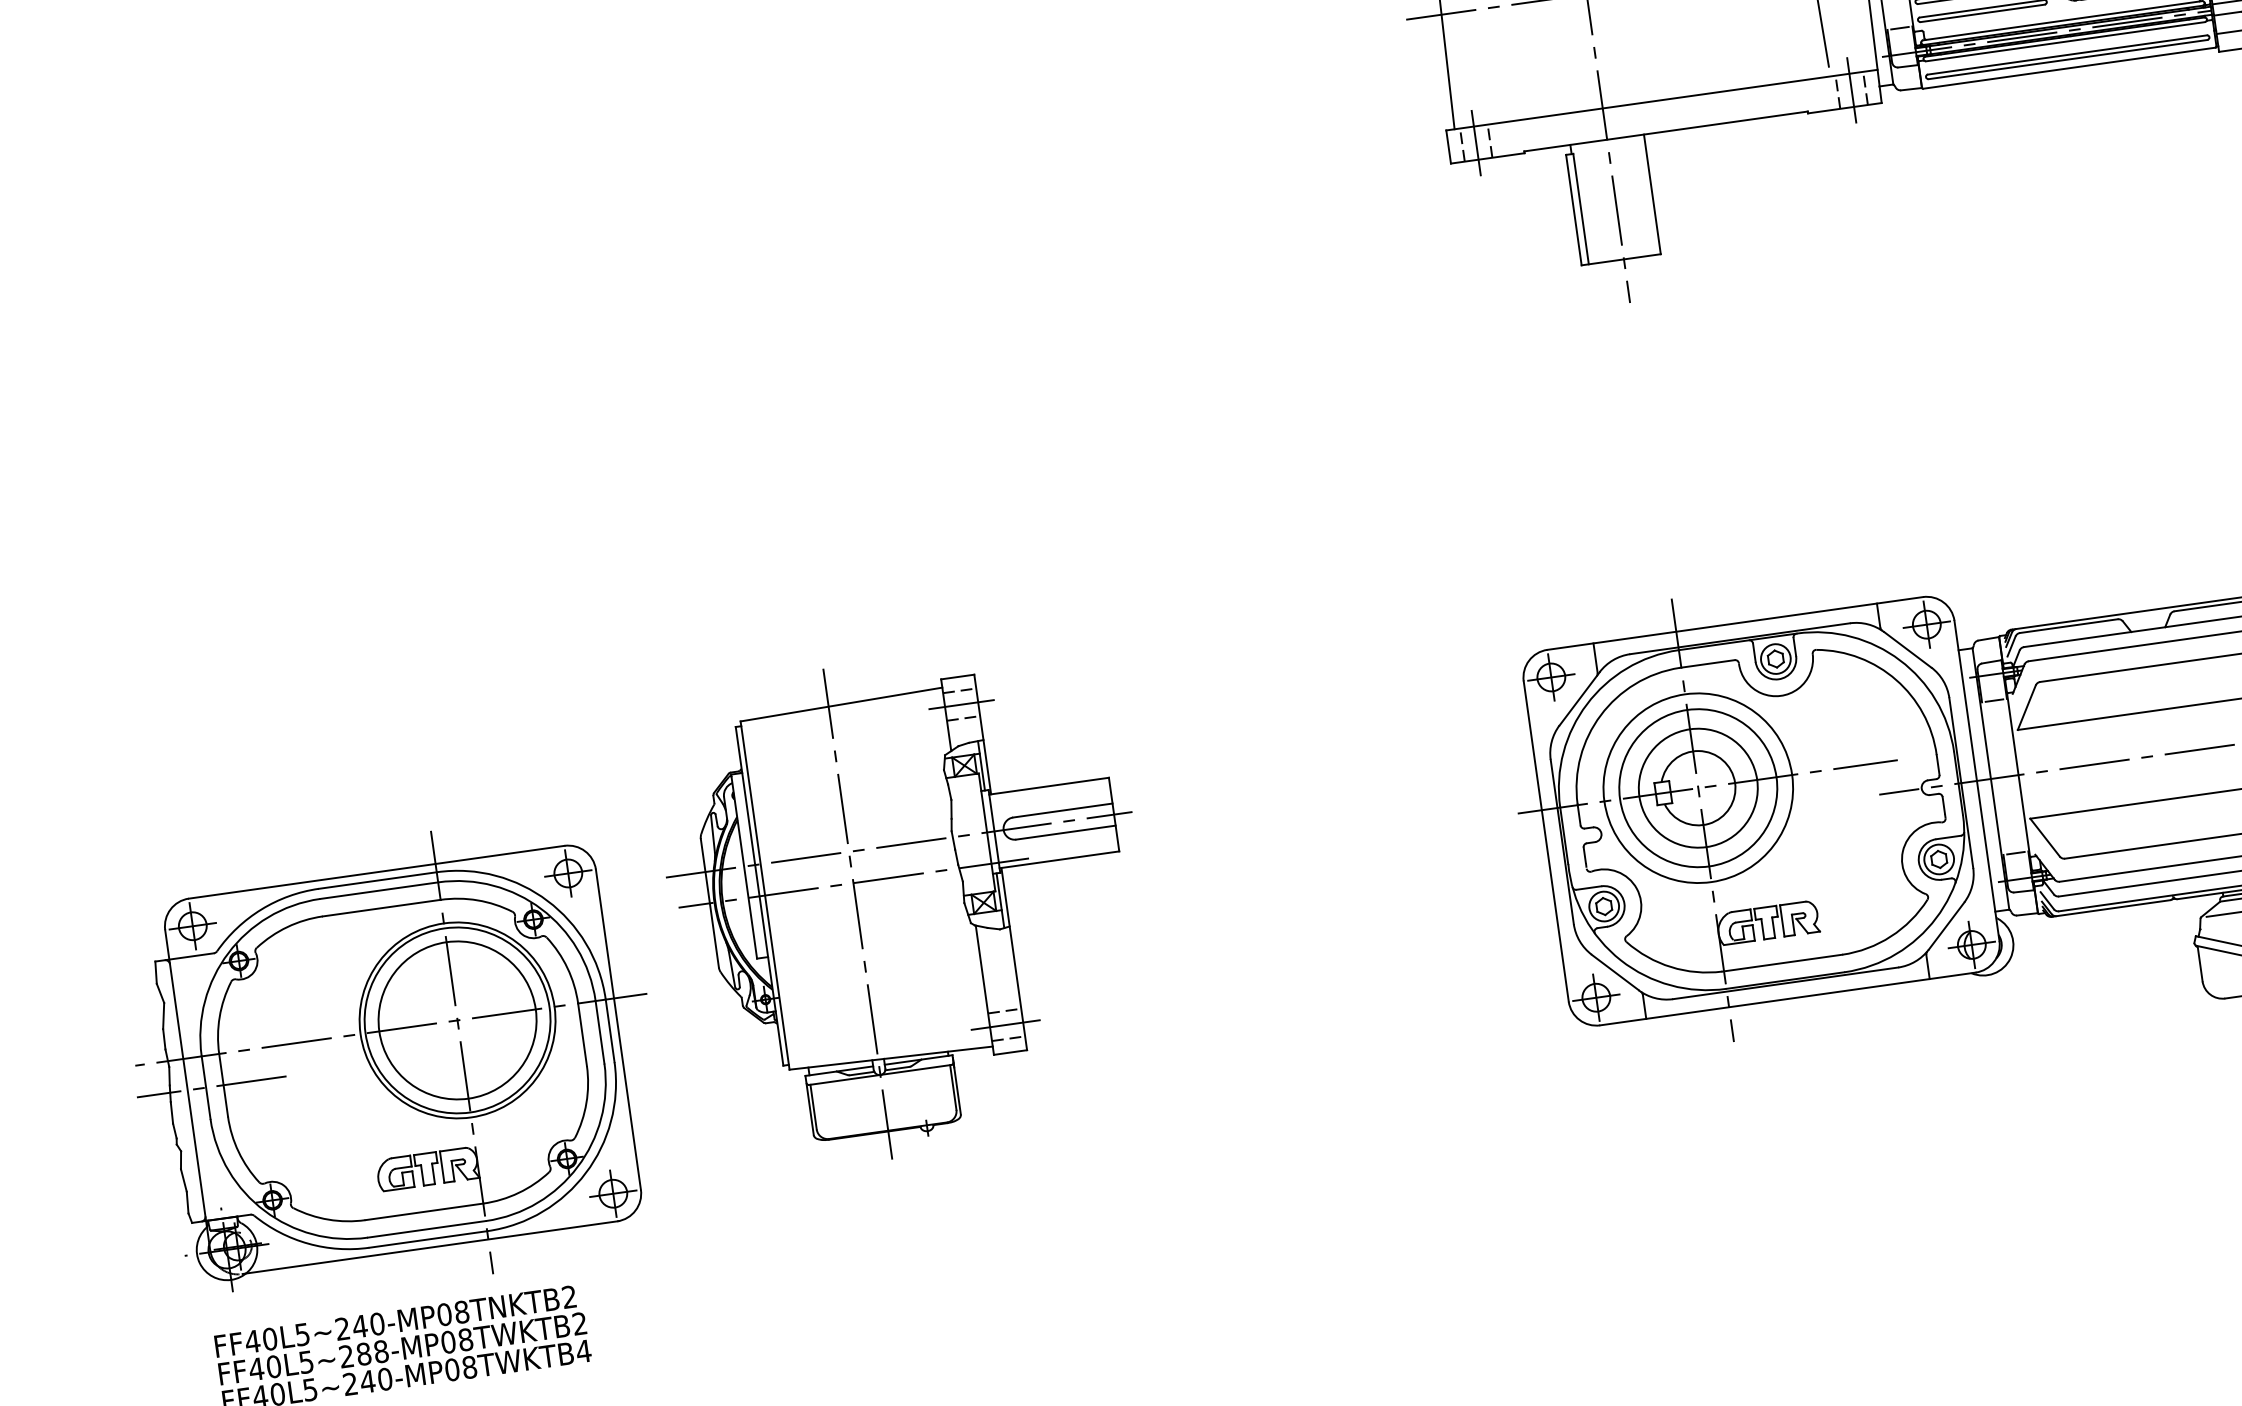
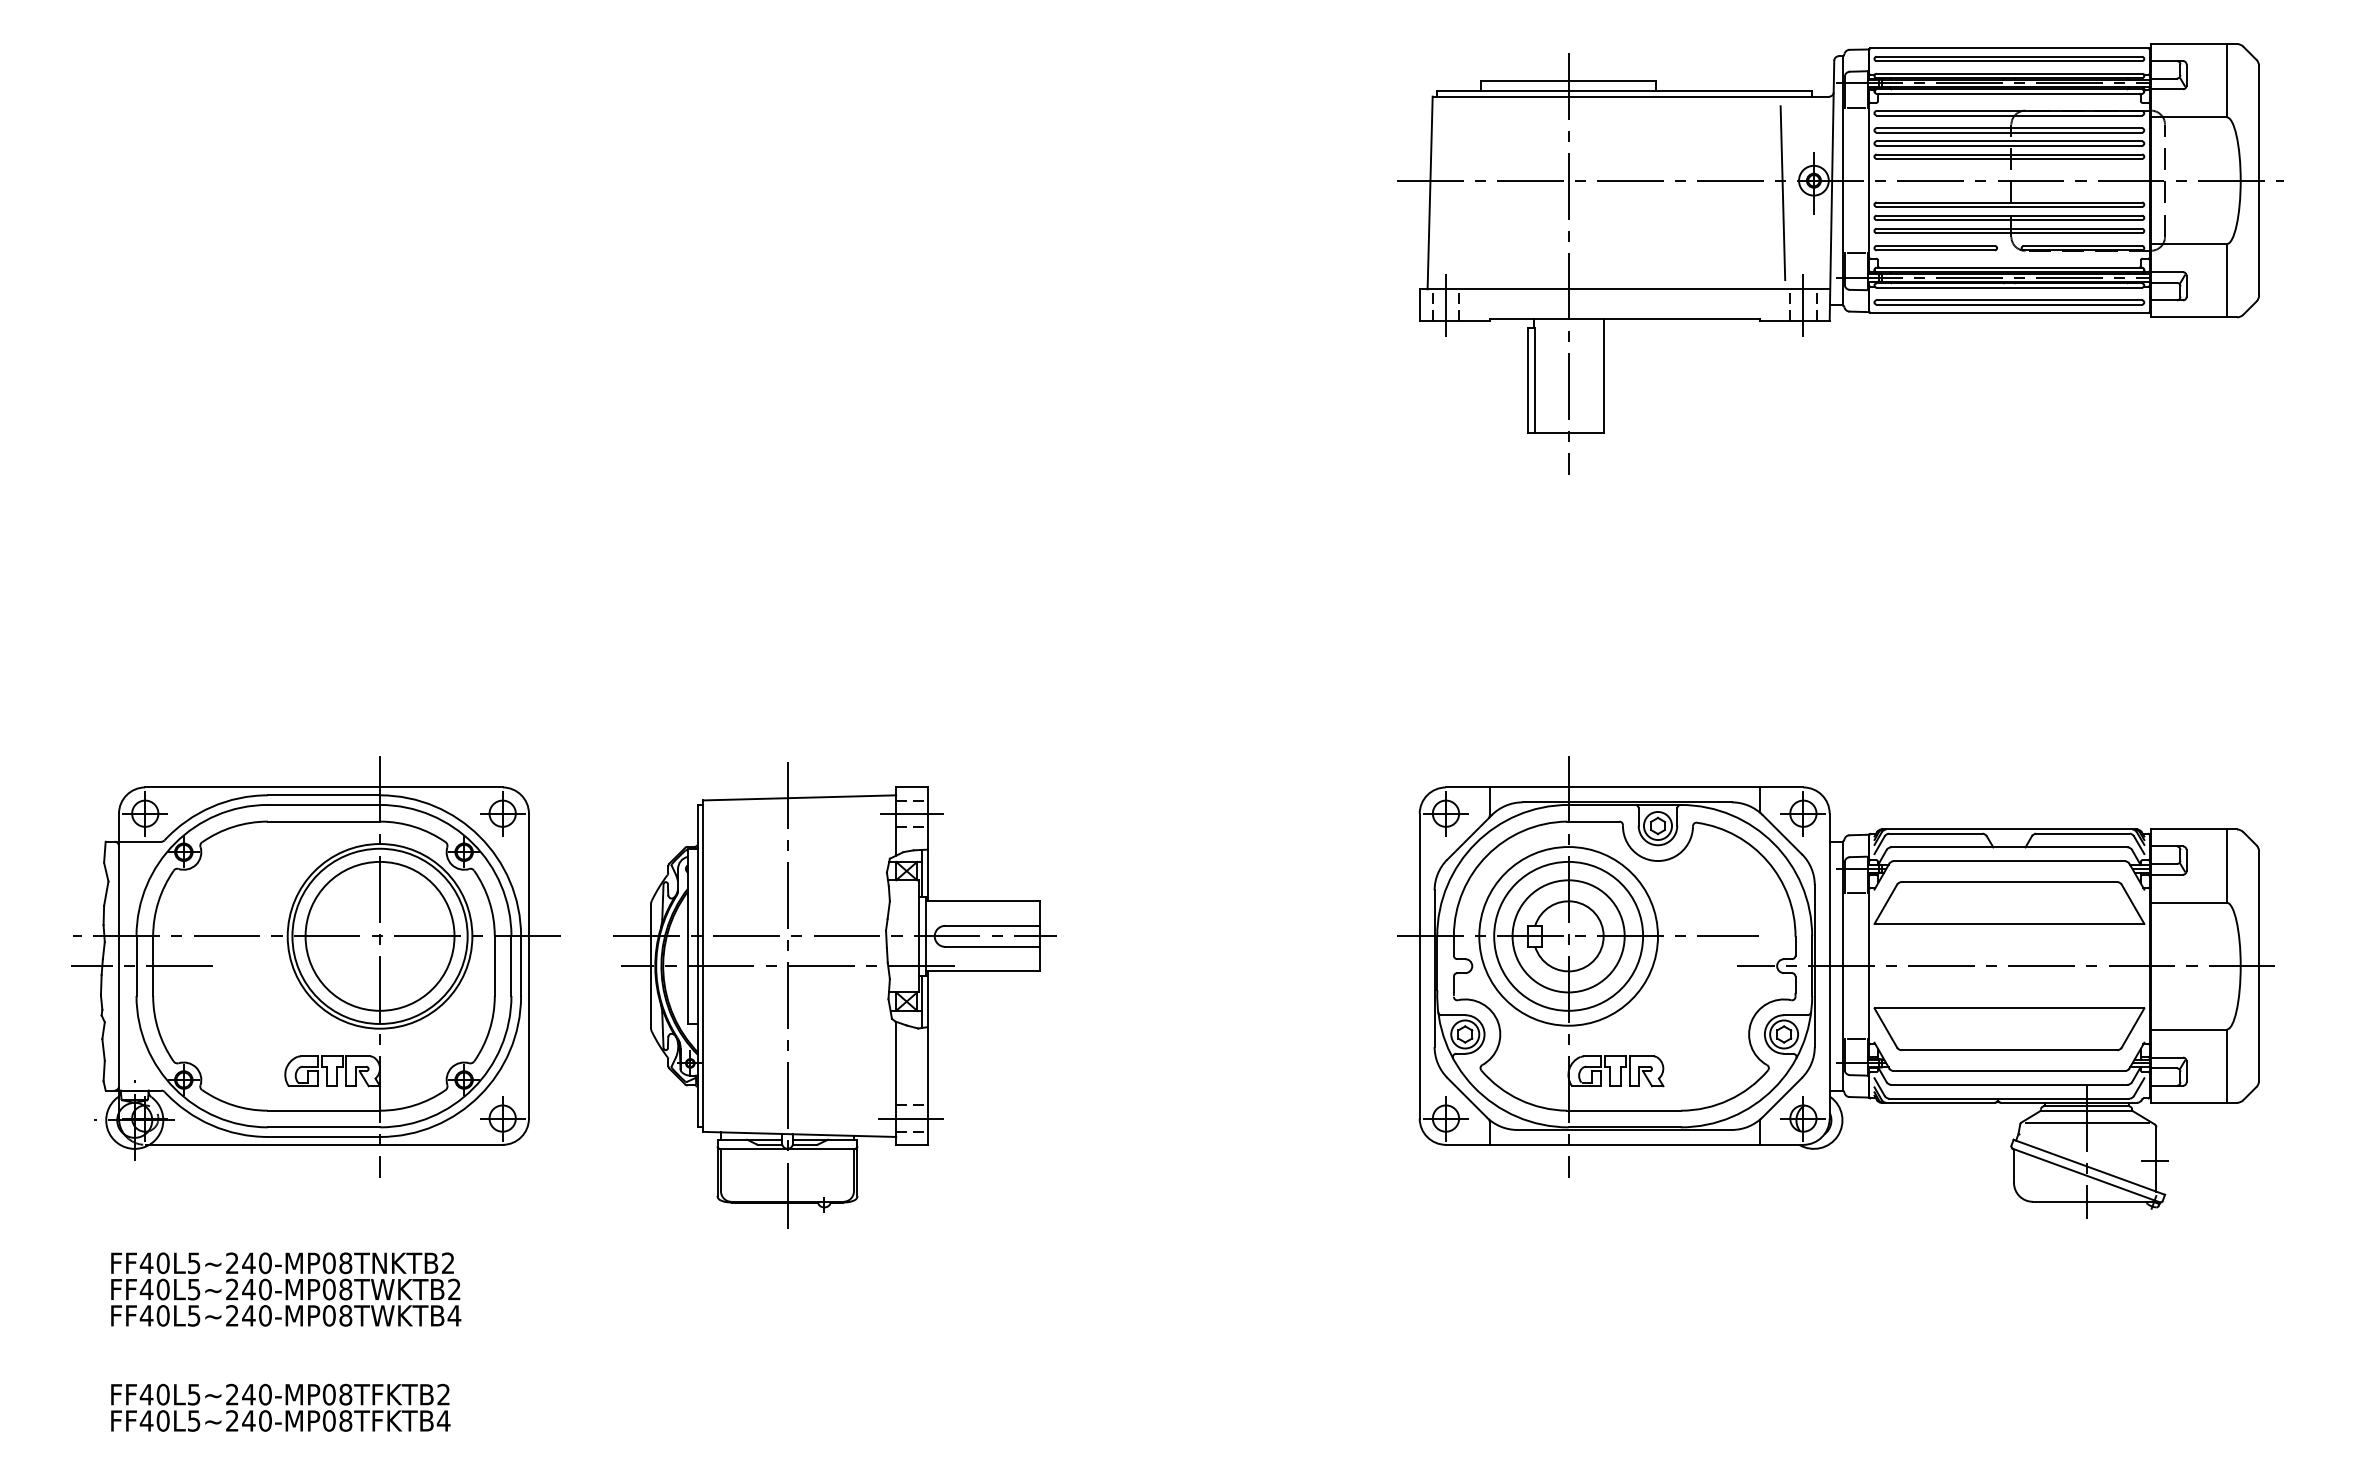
part: (907, 907) -> (834, 995), moved
part: (394, 1061) -> (315, 966), moved
text: (371, 1352) -> (256, 1289), FF40L5~288-MP08TWKTB2 -> FF40L5~240-MP08TWKTB2

